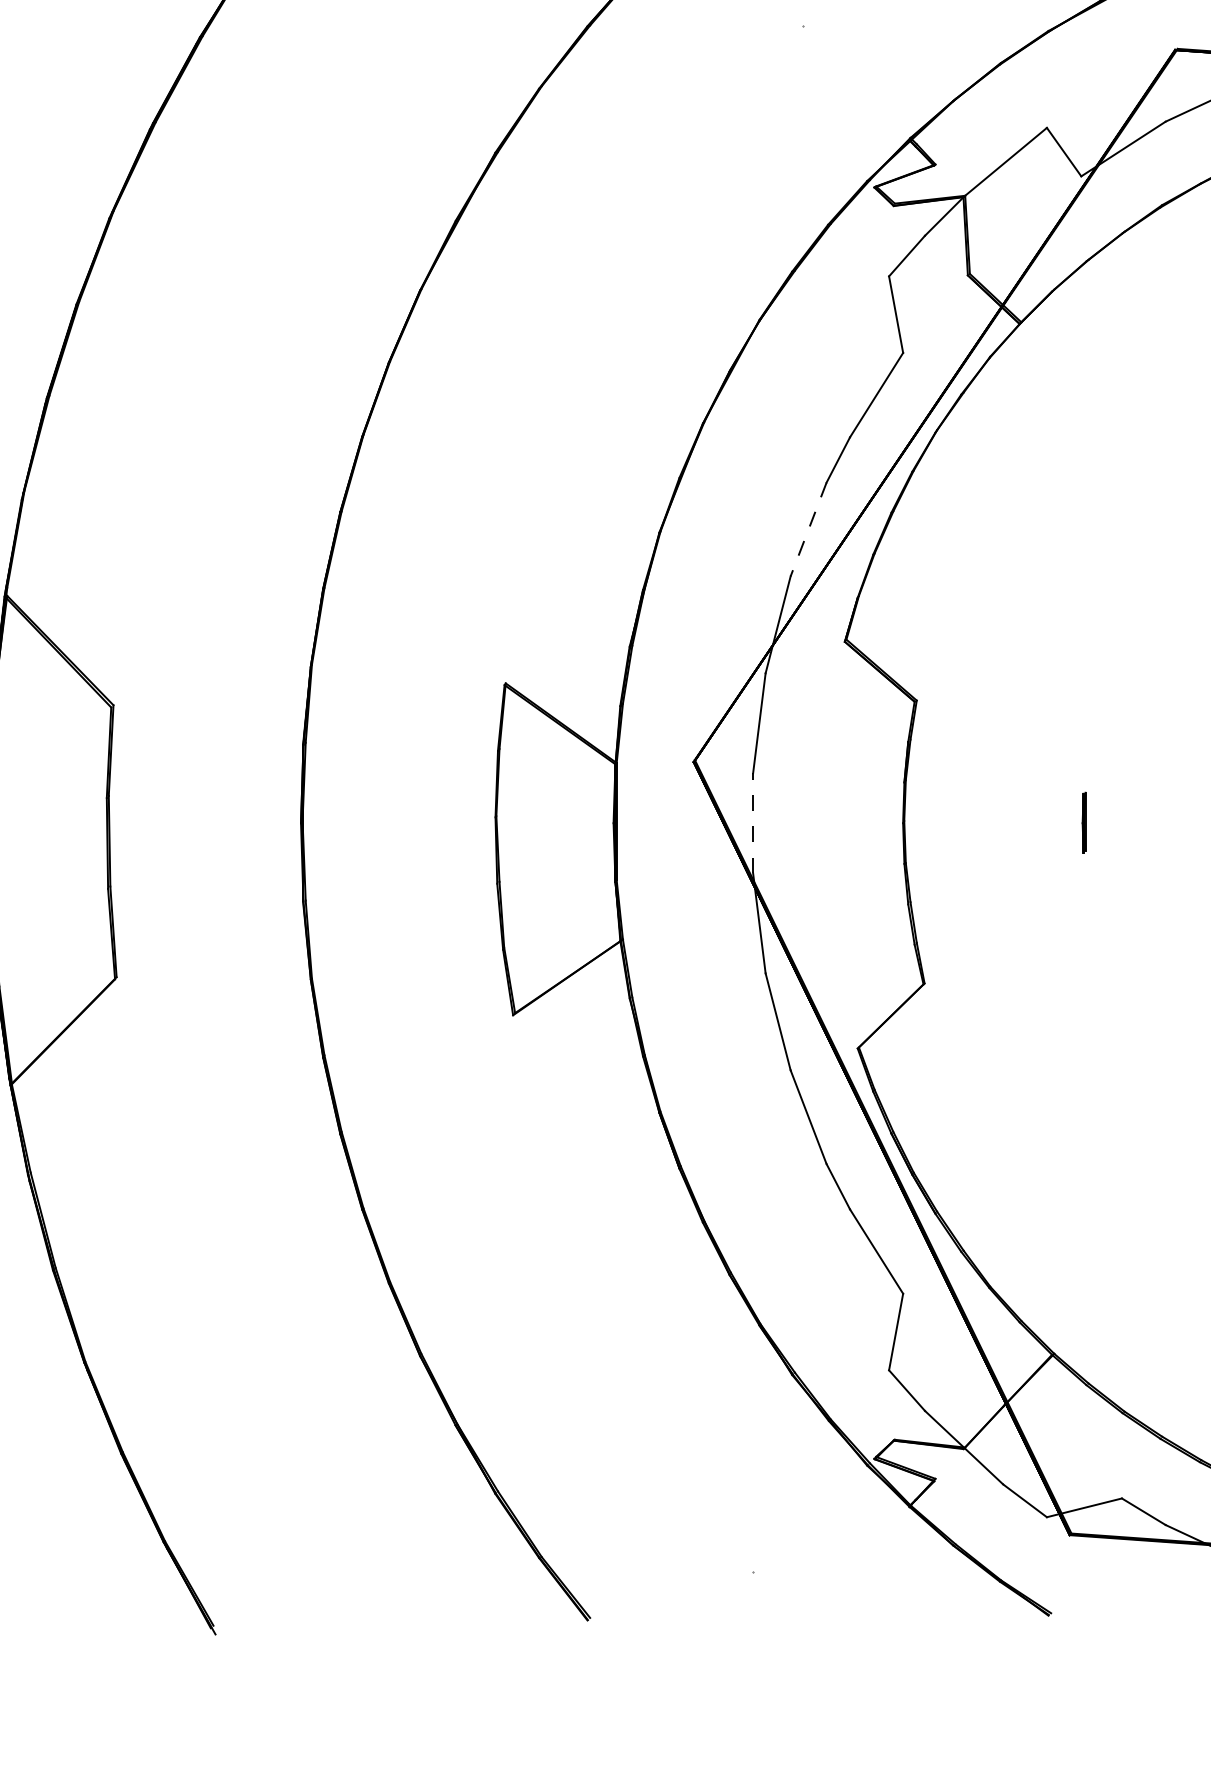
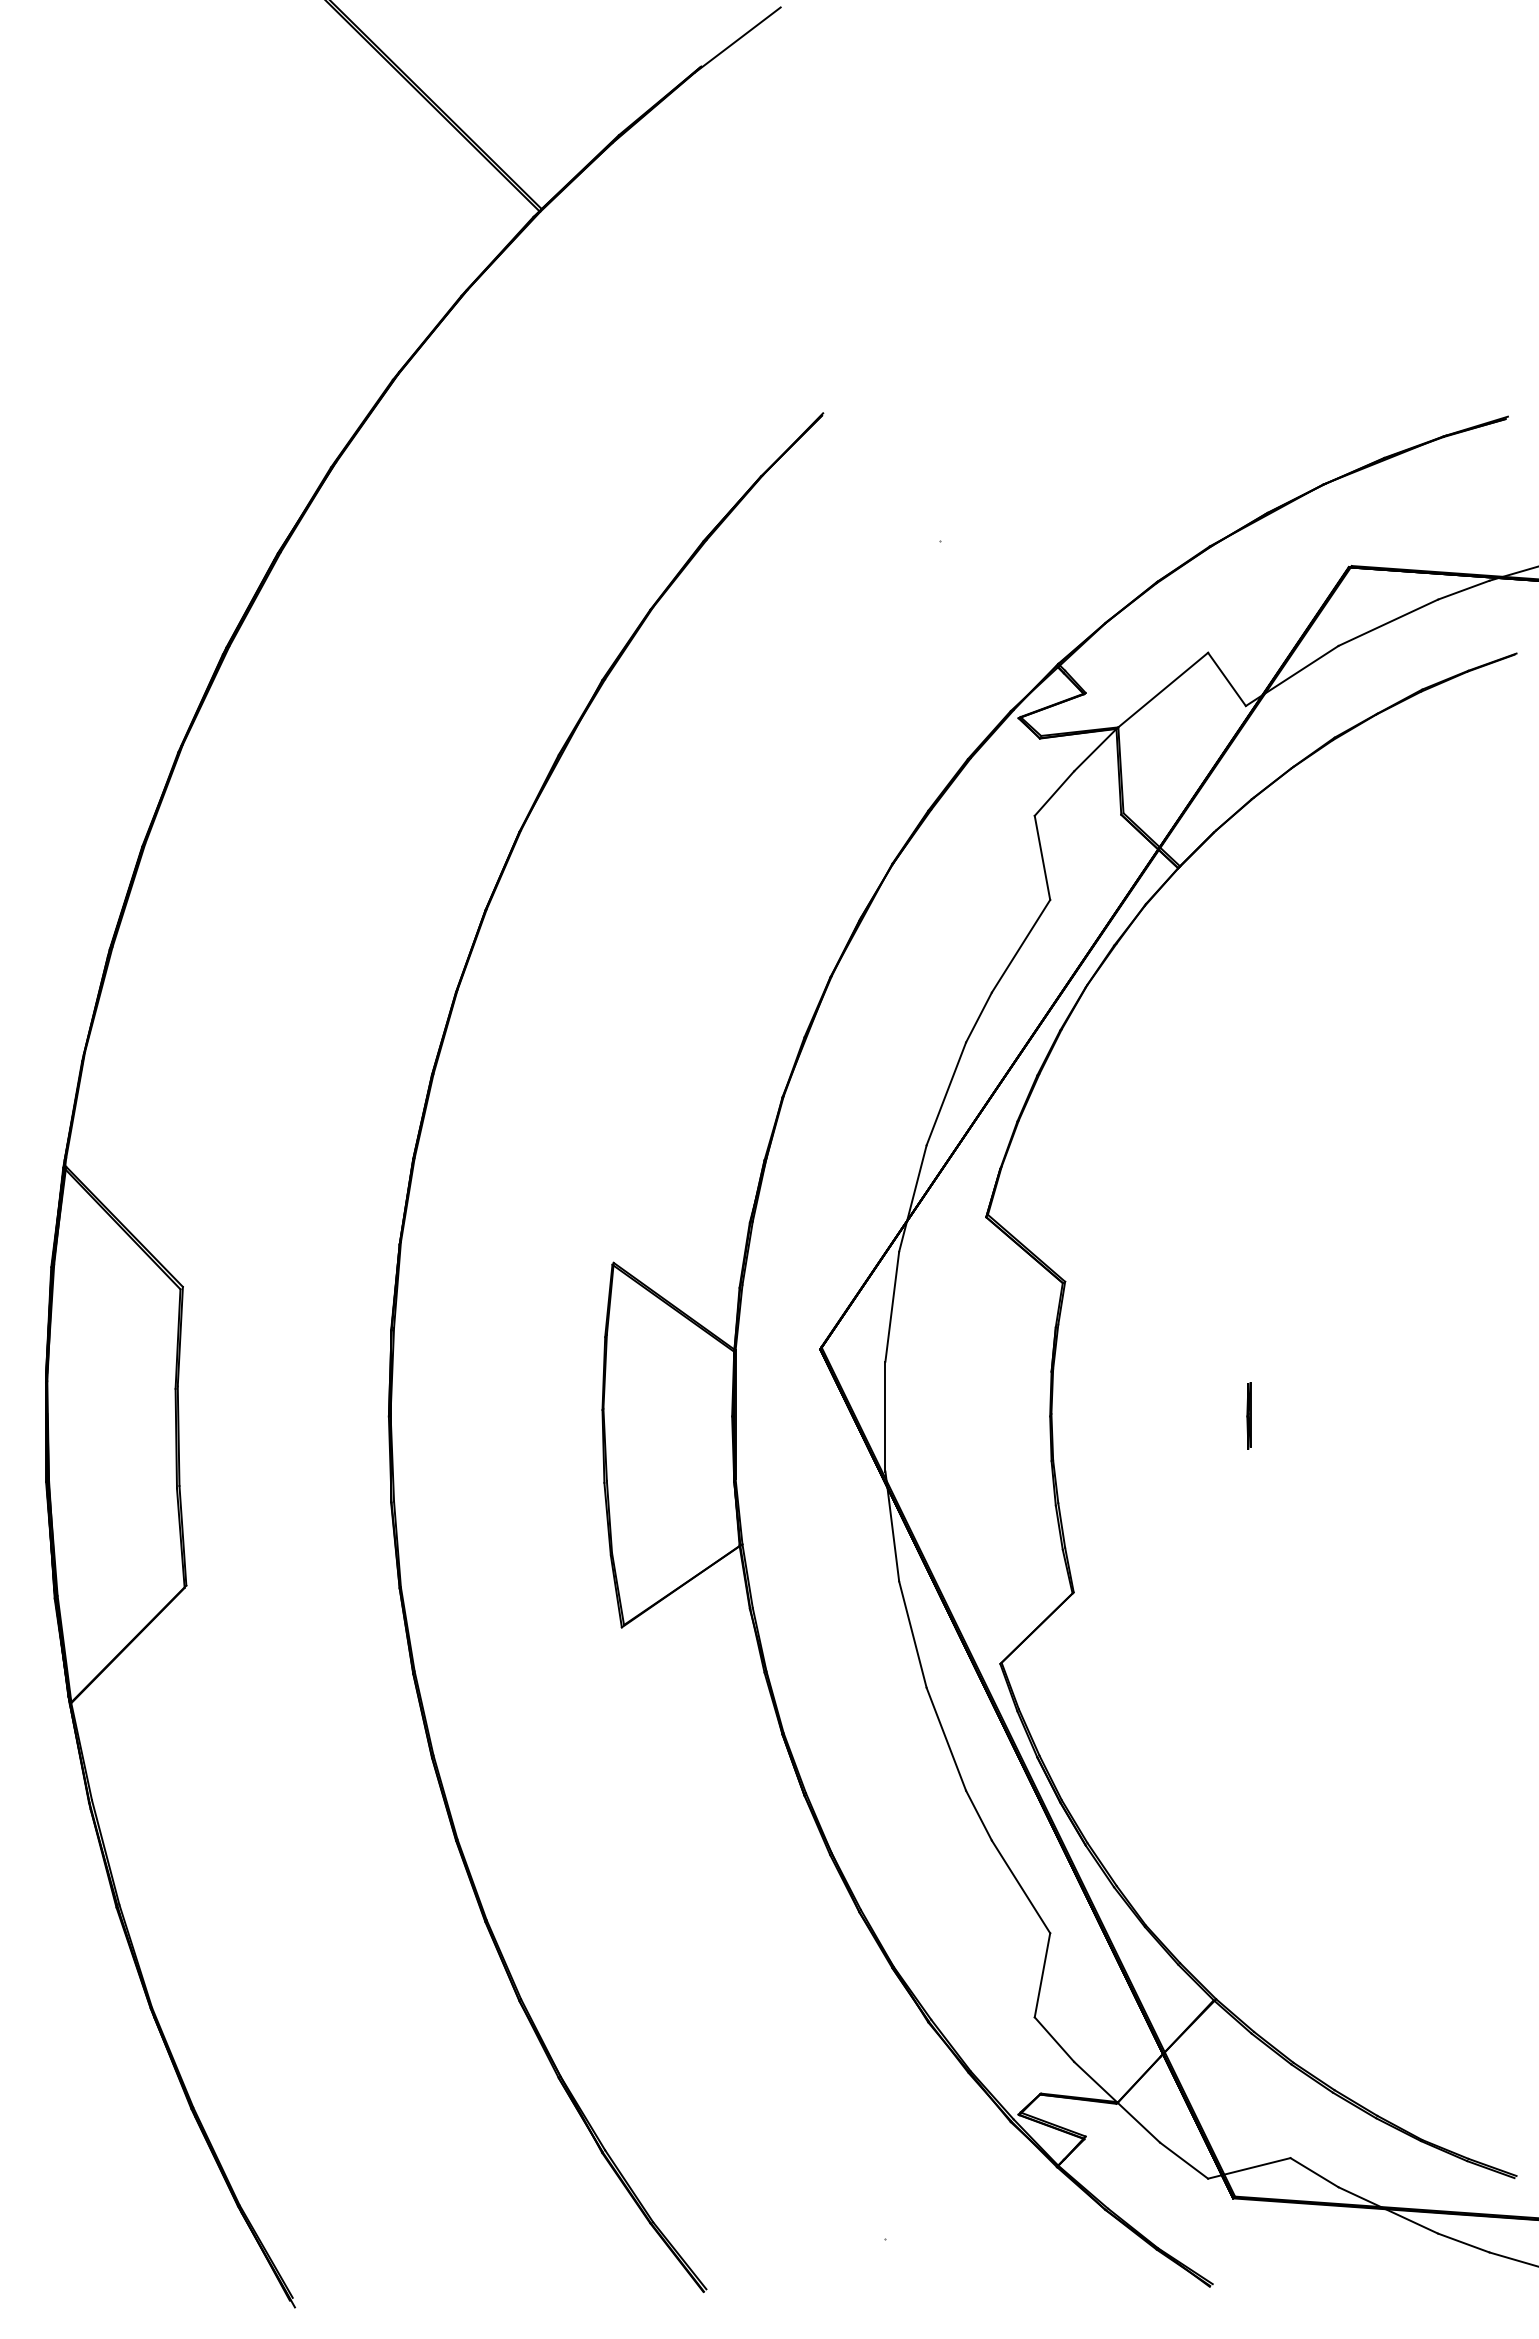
line: (808, 530) -> (946, 1094), dashed -> solid
line: (753, 823) -> (885, 1416), dashed -> solid

